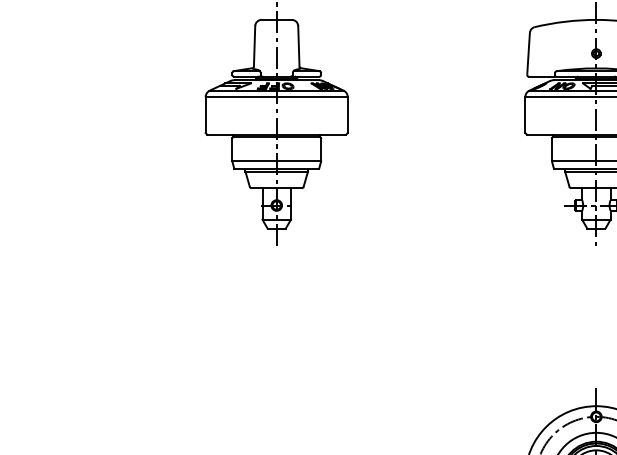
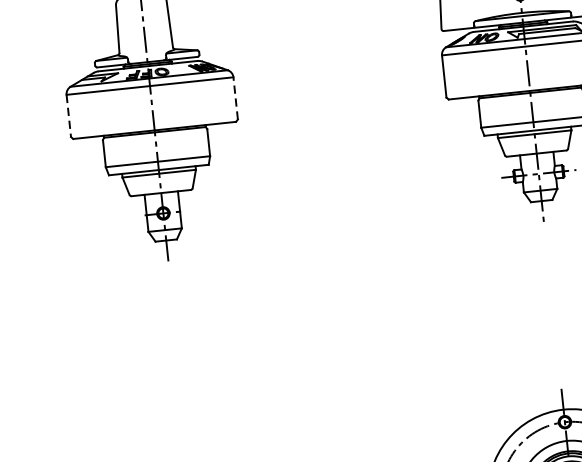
line: (205, 115) -> (68, 116), solid -> dashed
line: (347, 115) -> (235, 98), solid -> dashed

